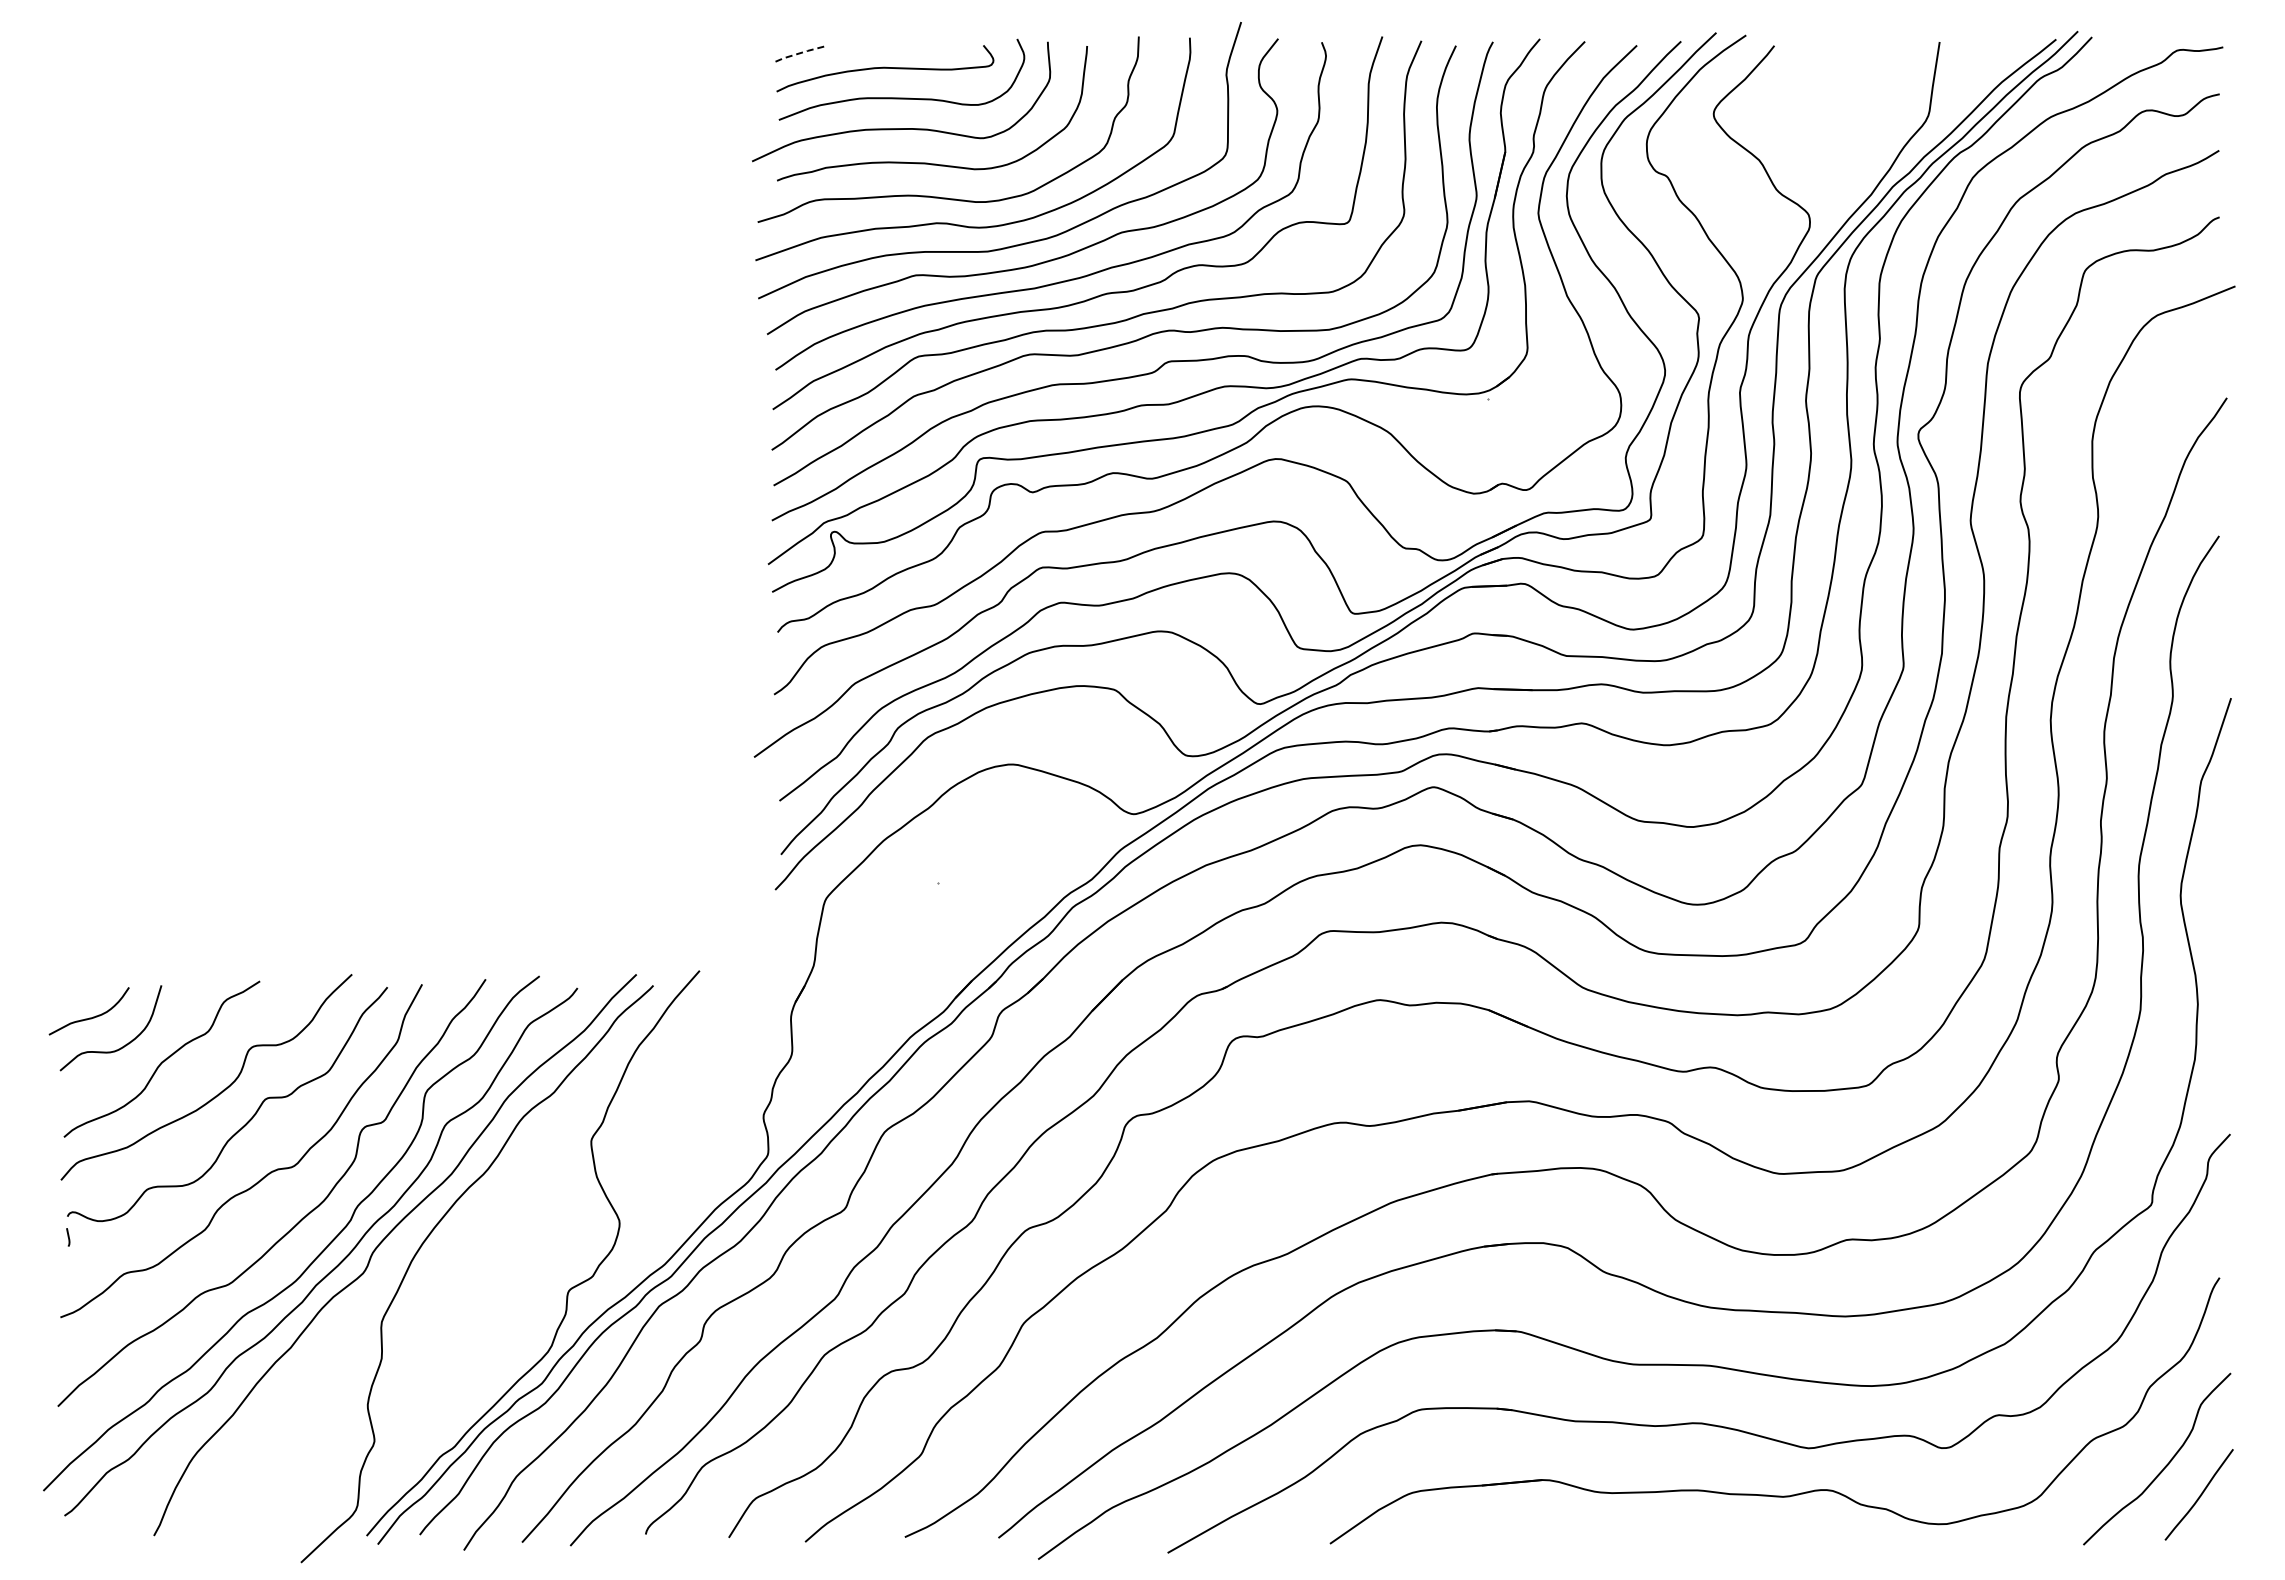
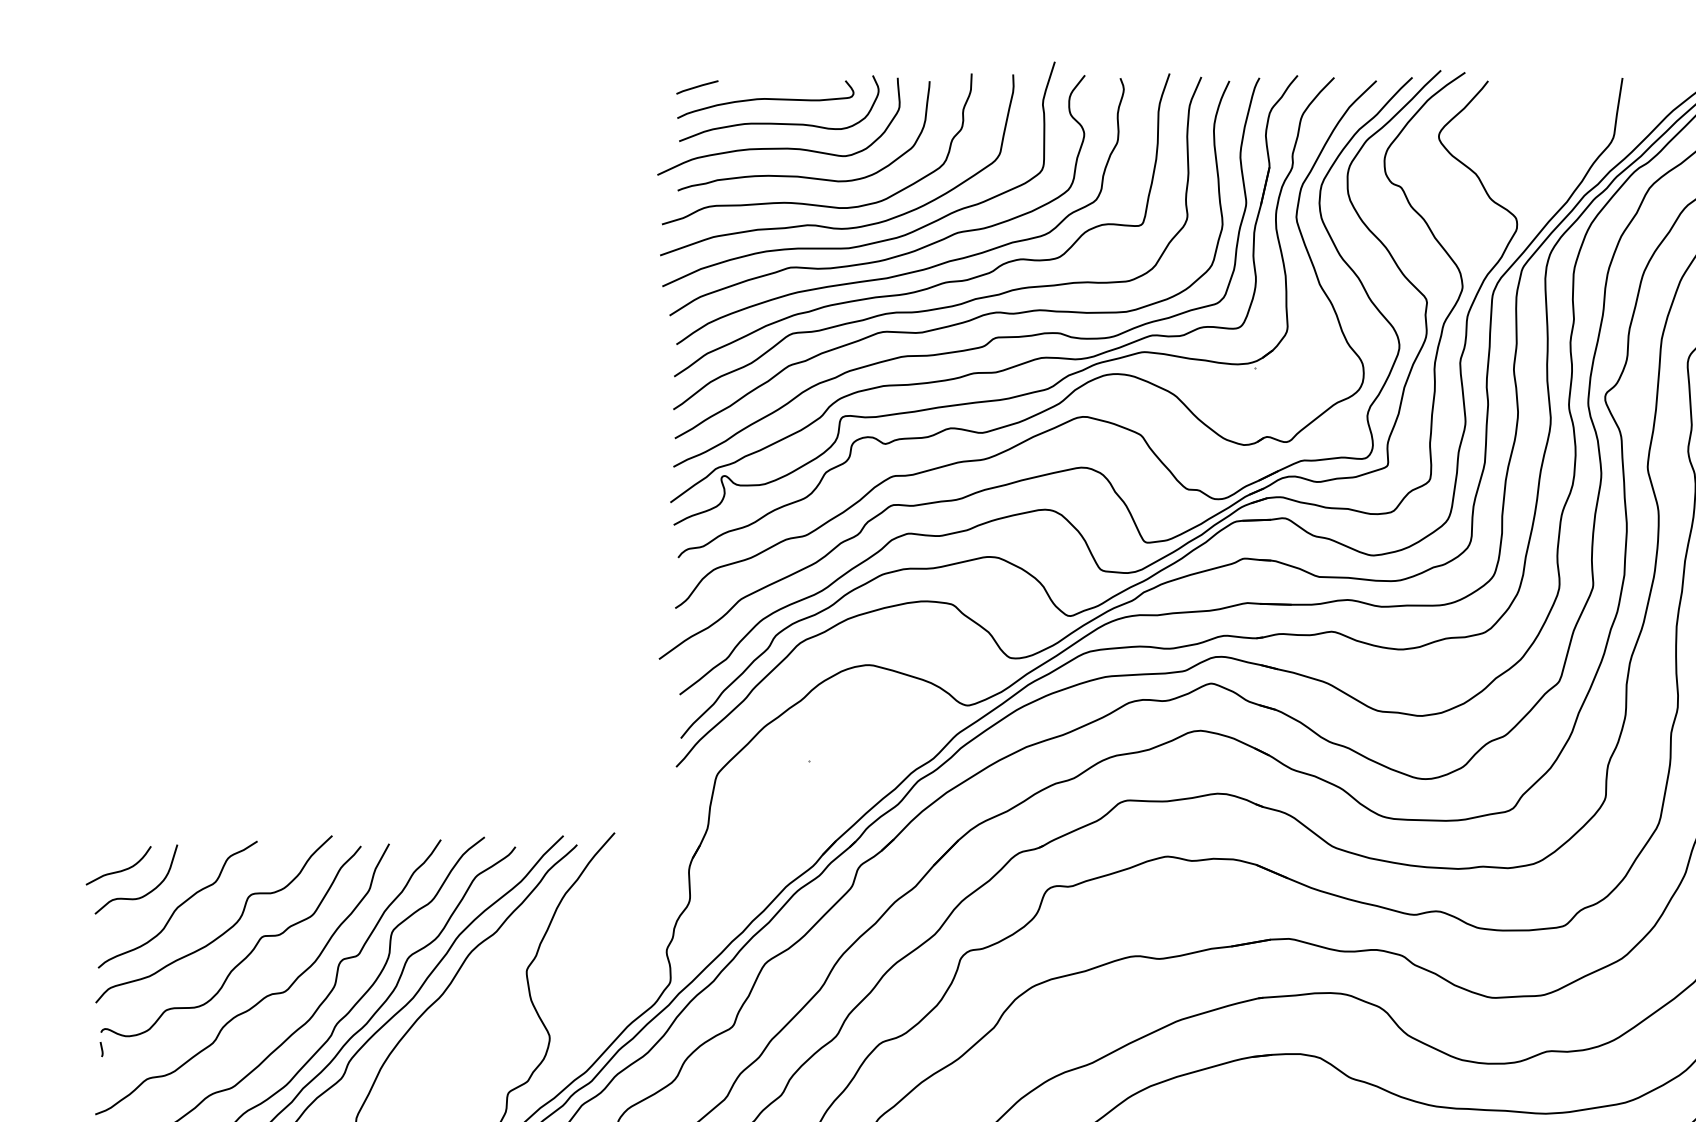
line: (801, 52) -> (697, 86), dashed -> solid

